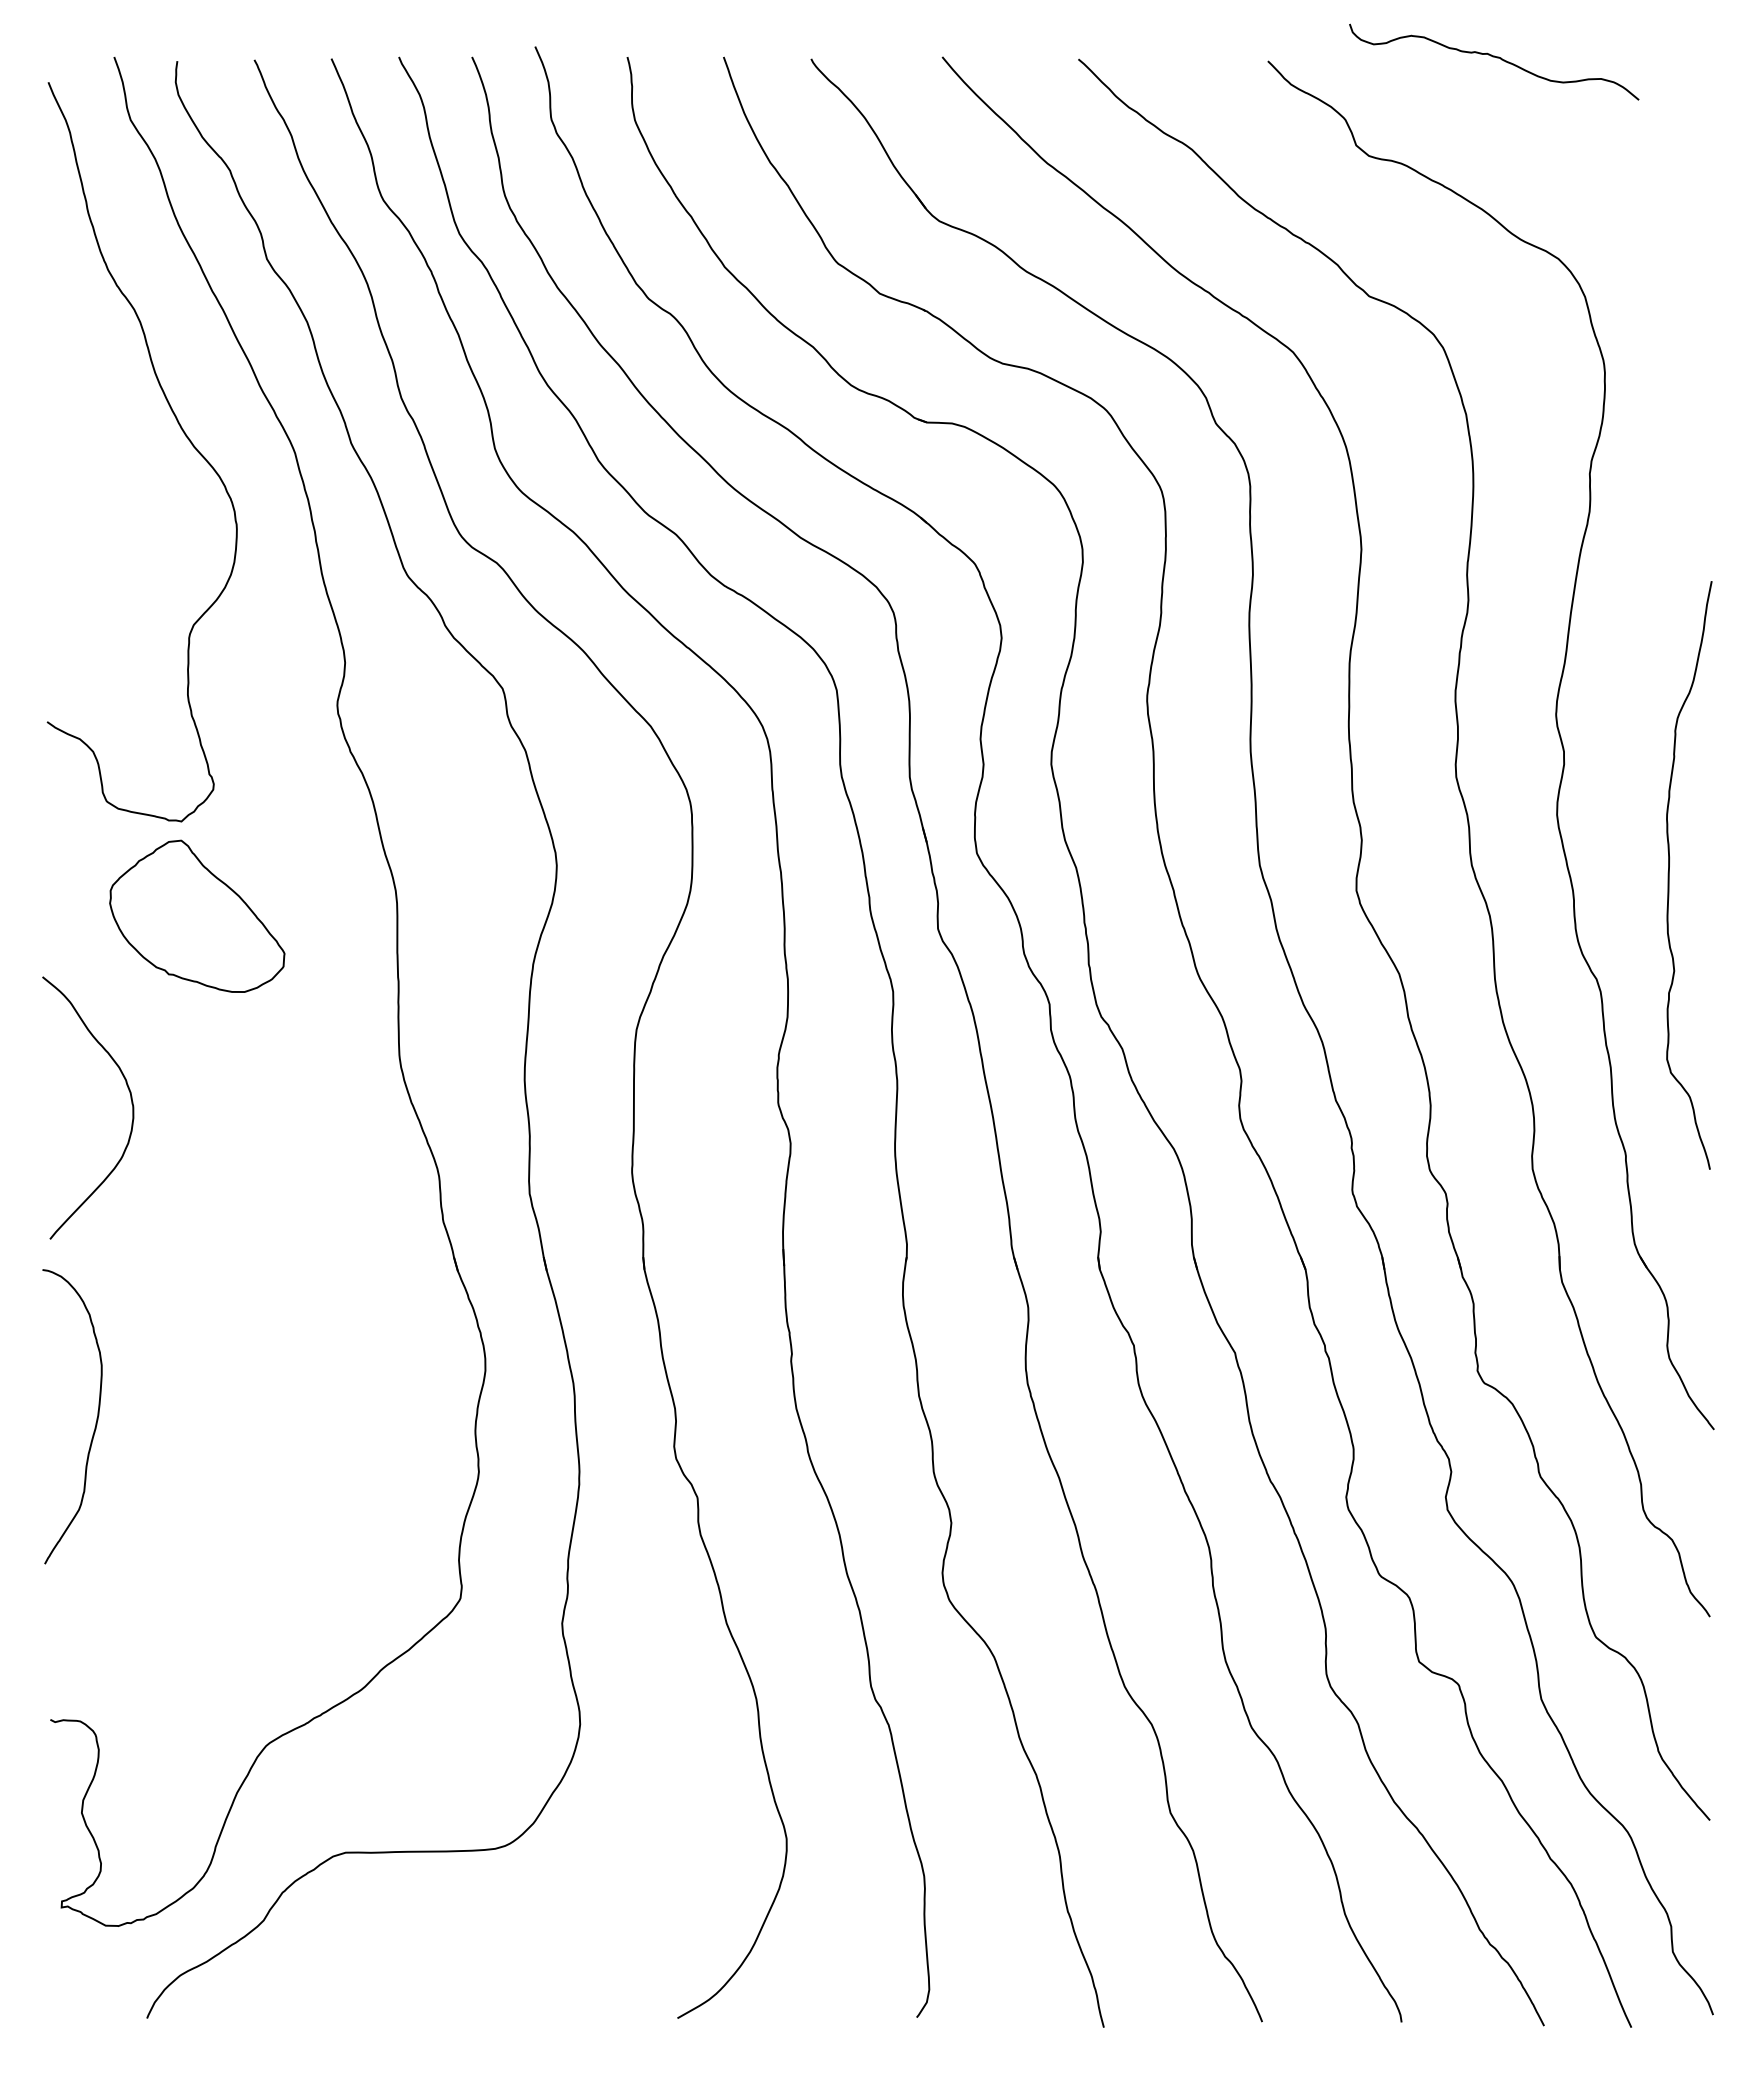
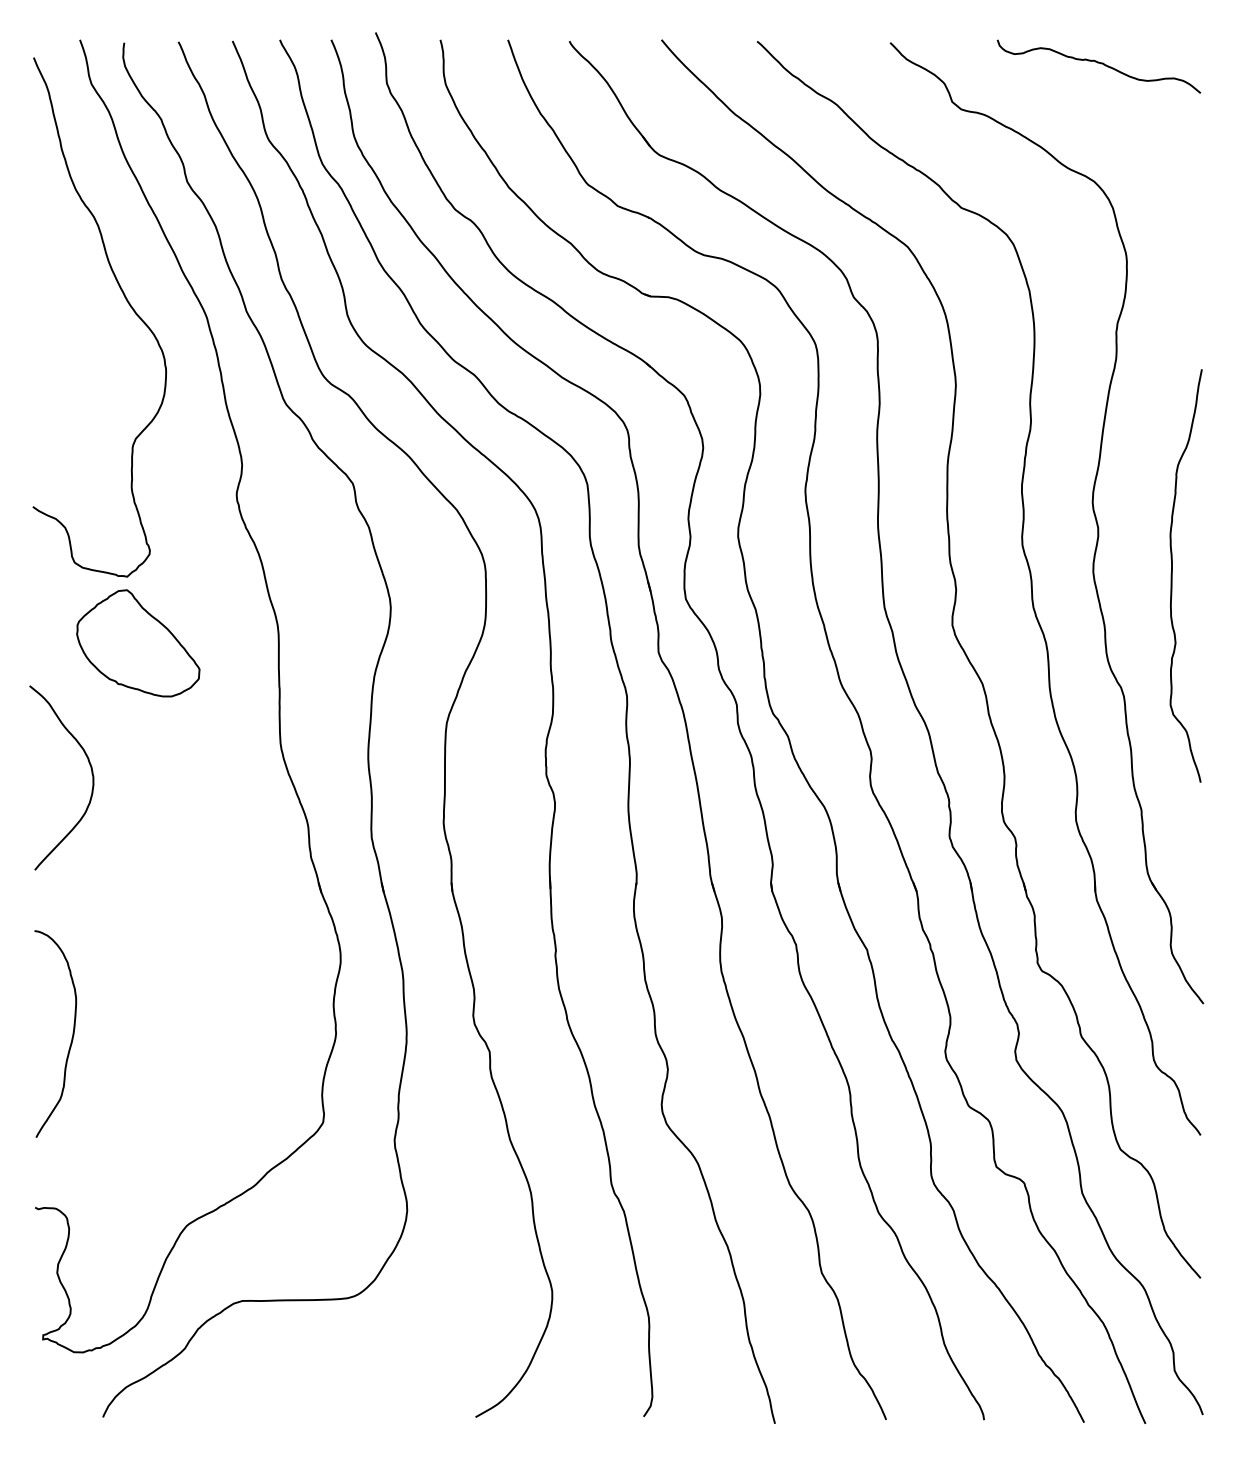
curve: (1496, 58) -> (1100, 64), moved
curve: (1669, 875) -> (1172, 576), moved
curve: (95, 1422) -> (71, 1038), moved

